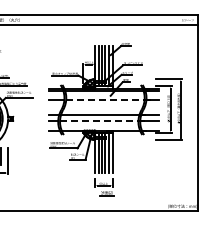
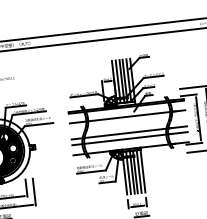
line: (105, 100) -> (129, 117), dashed -> solid
line: (99, 120) -> (125, 138), dashed -> solid

